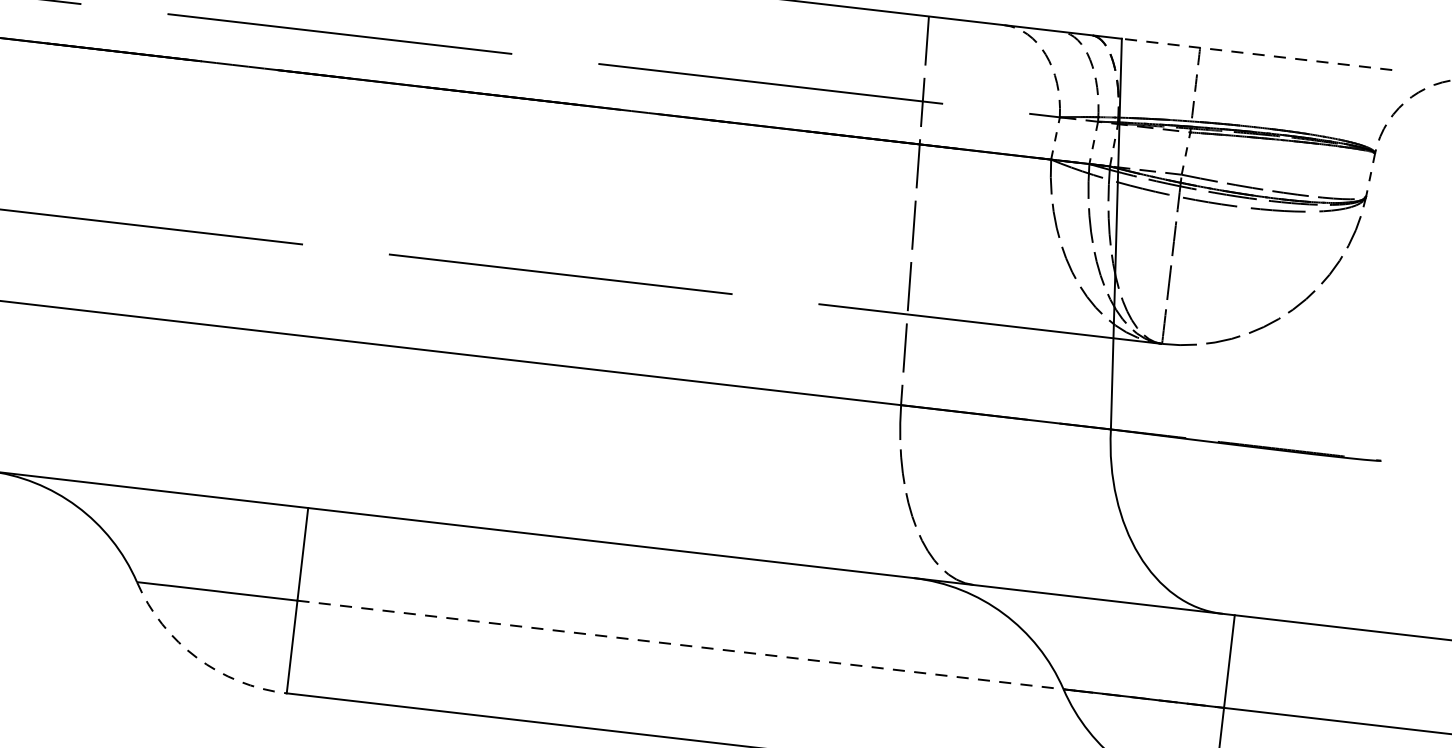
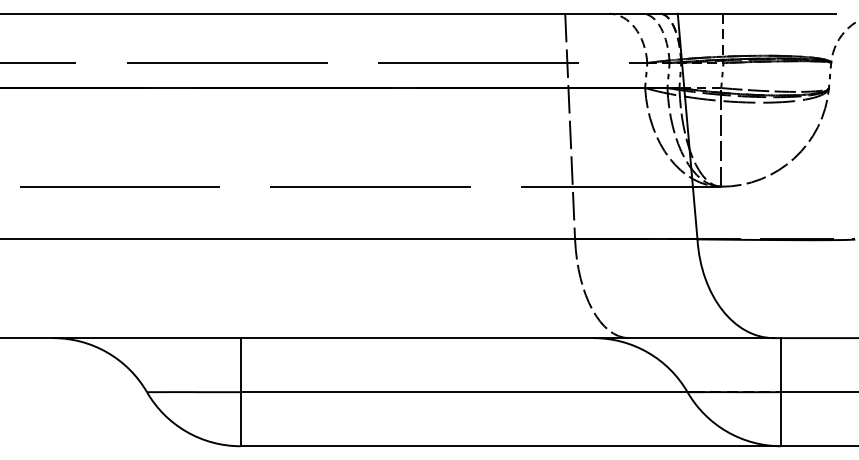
line: (1256, 53) -> (756, 13), dashed -> solid
line: (681, 645) -> (464, 392), dashed -> solid
arc: (196, 657) -> (186, 431), dashed -> solid

